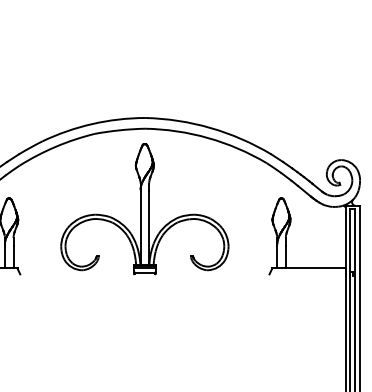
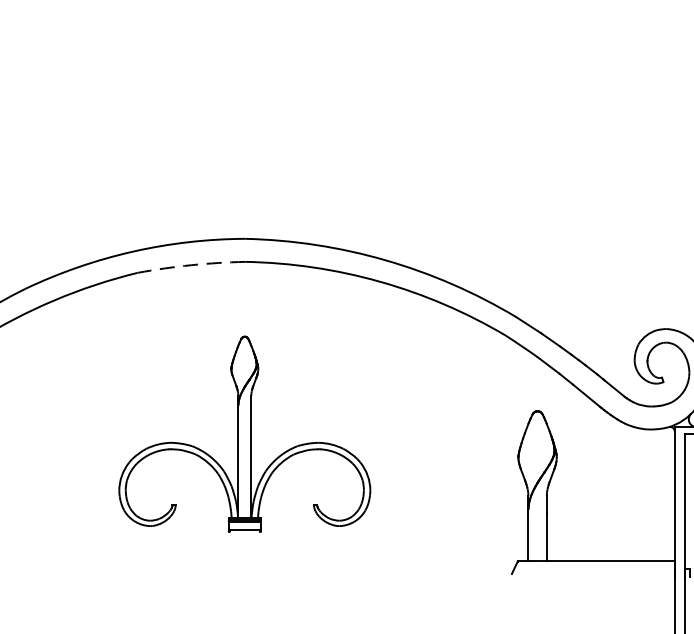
arc: (119, 130) -> (190, 265), solid -> dashed
part: (144, 209) -> (243, 434), size x0.7

